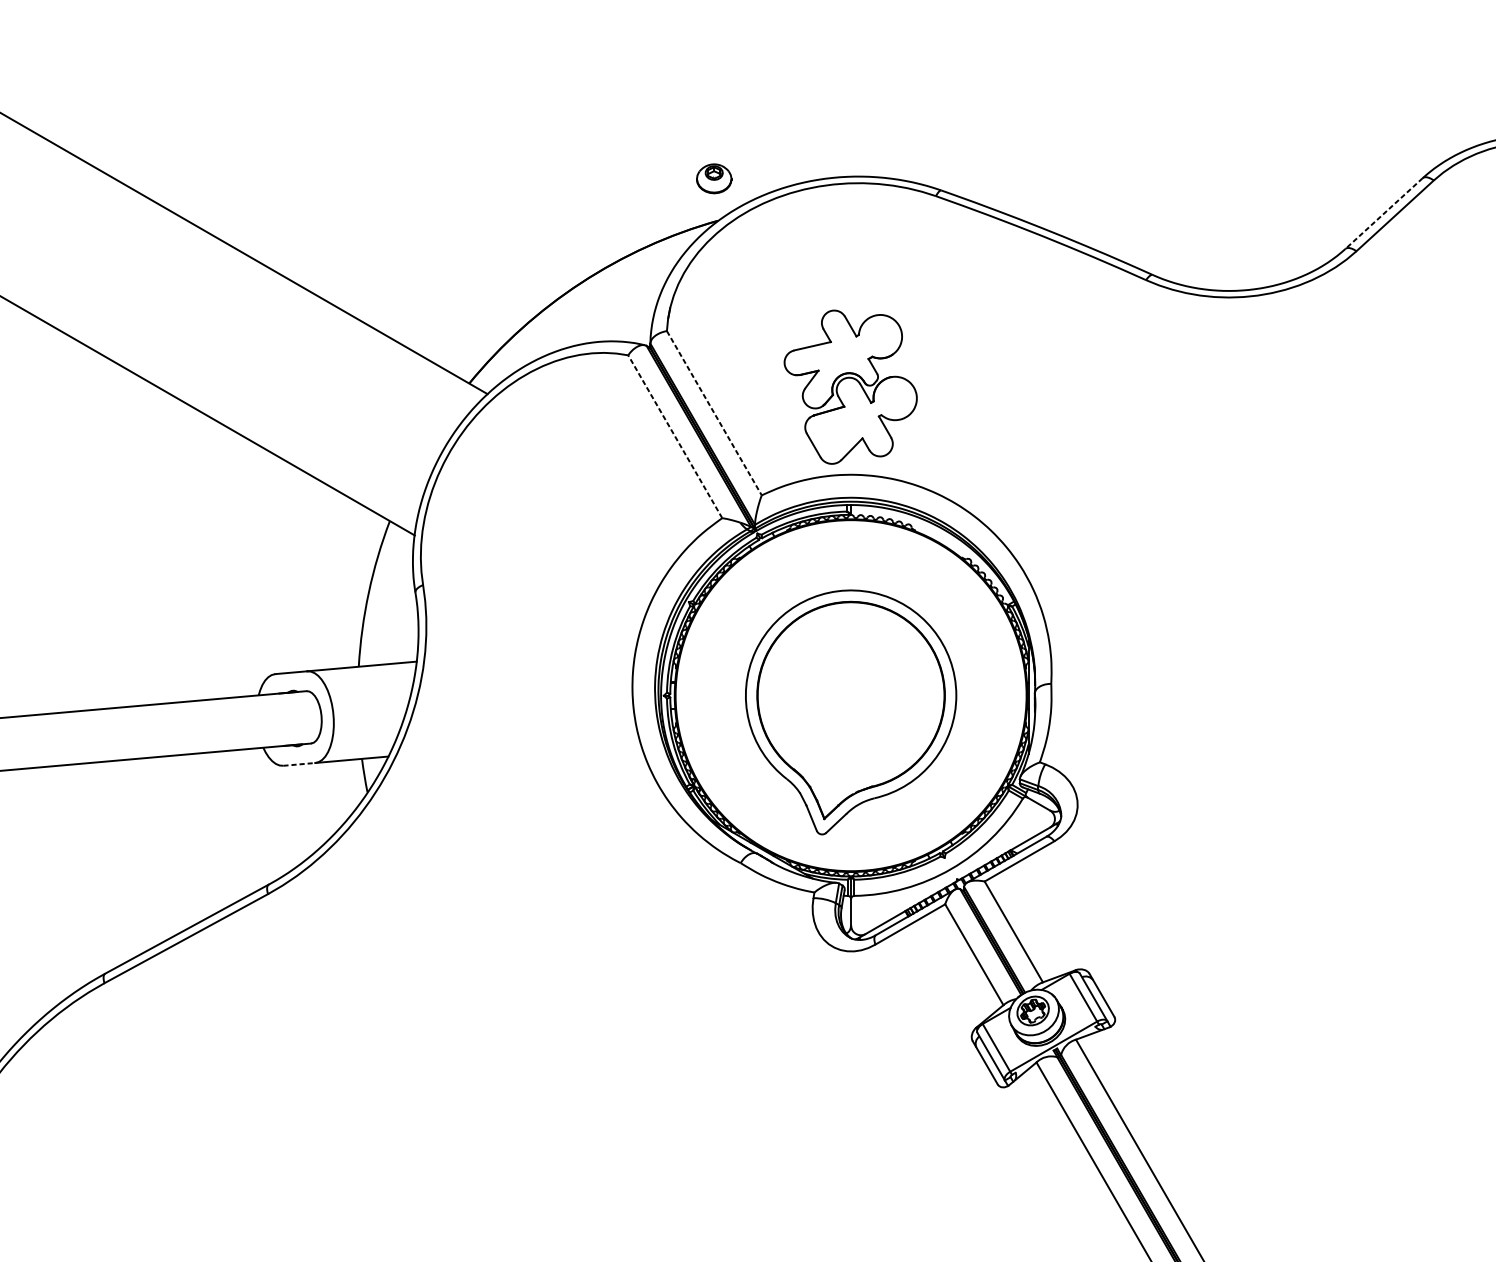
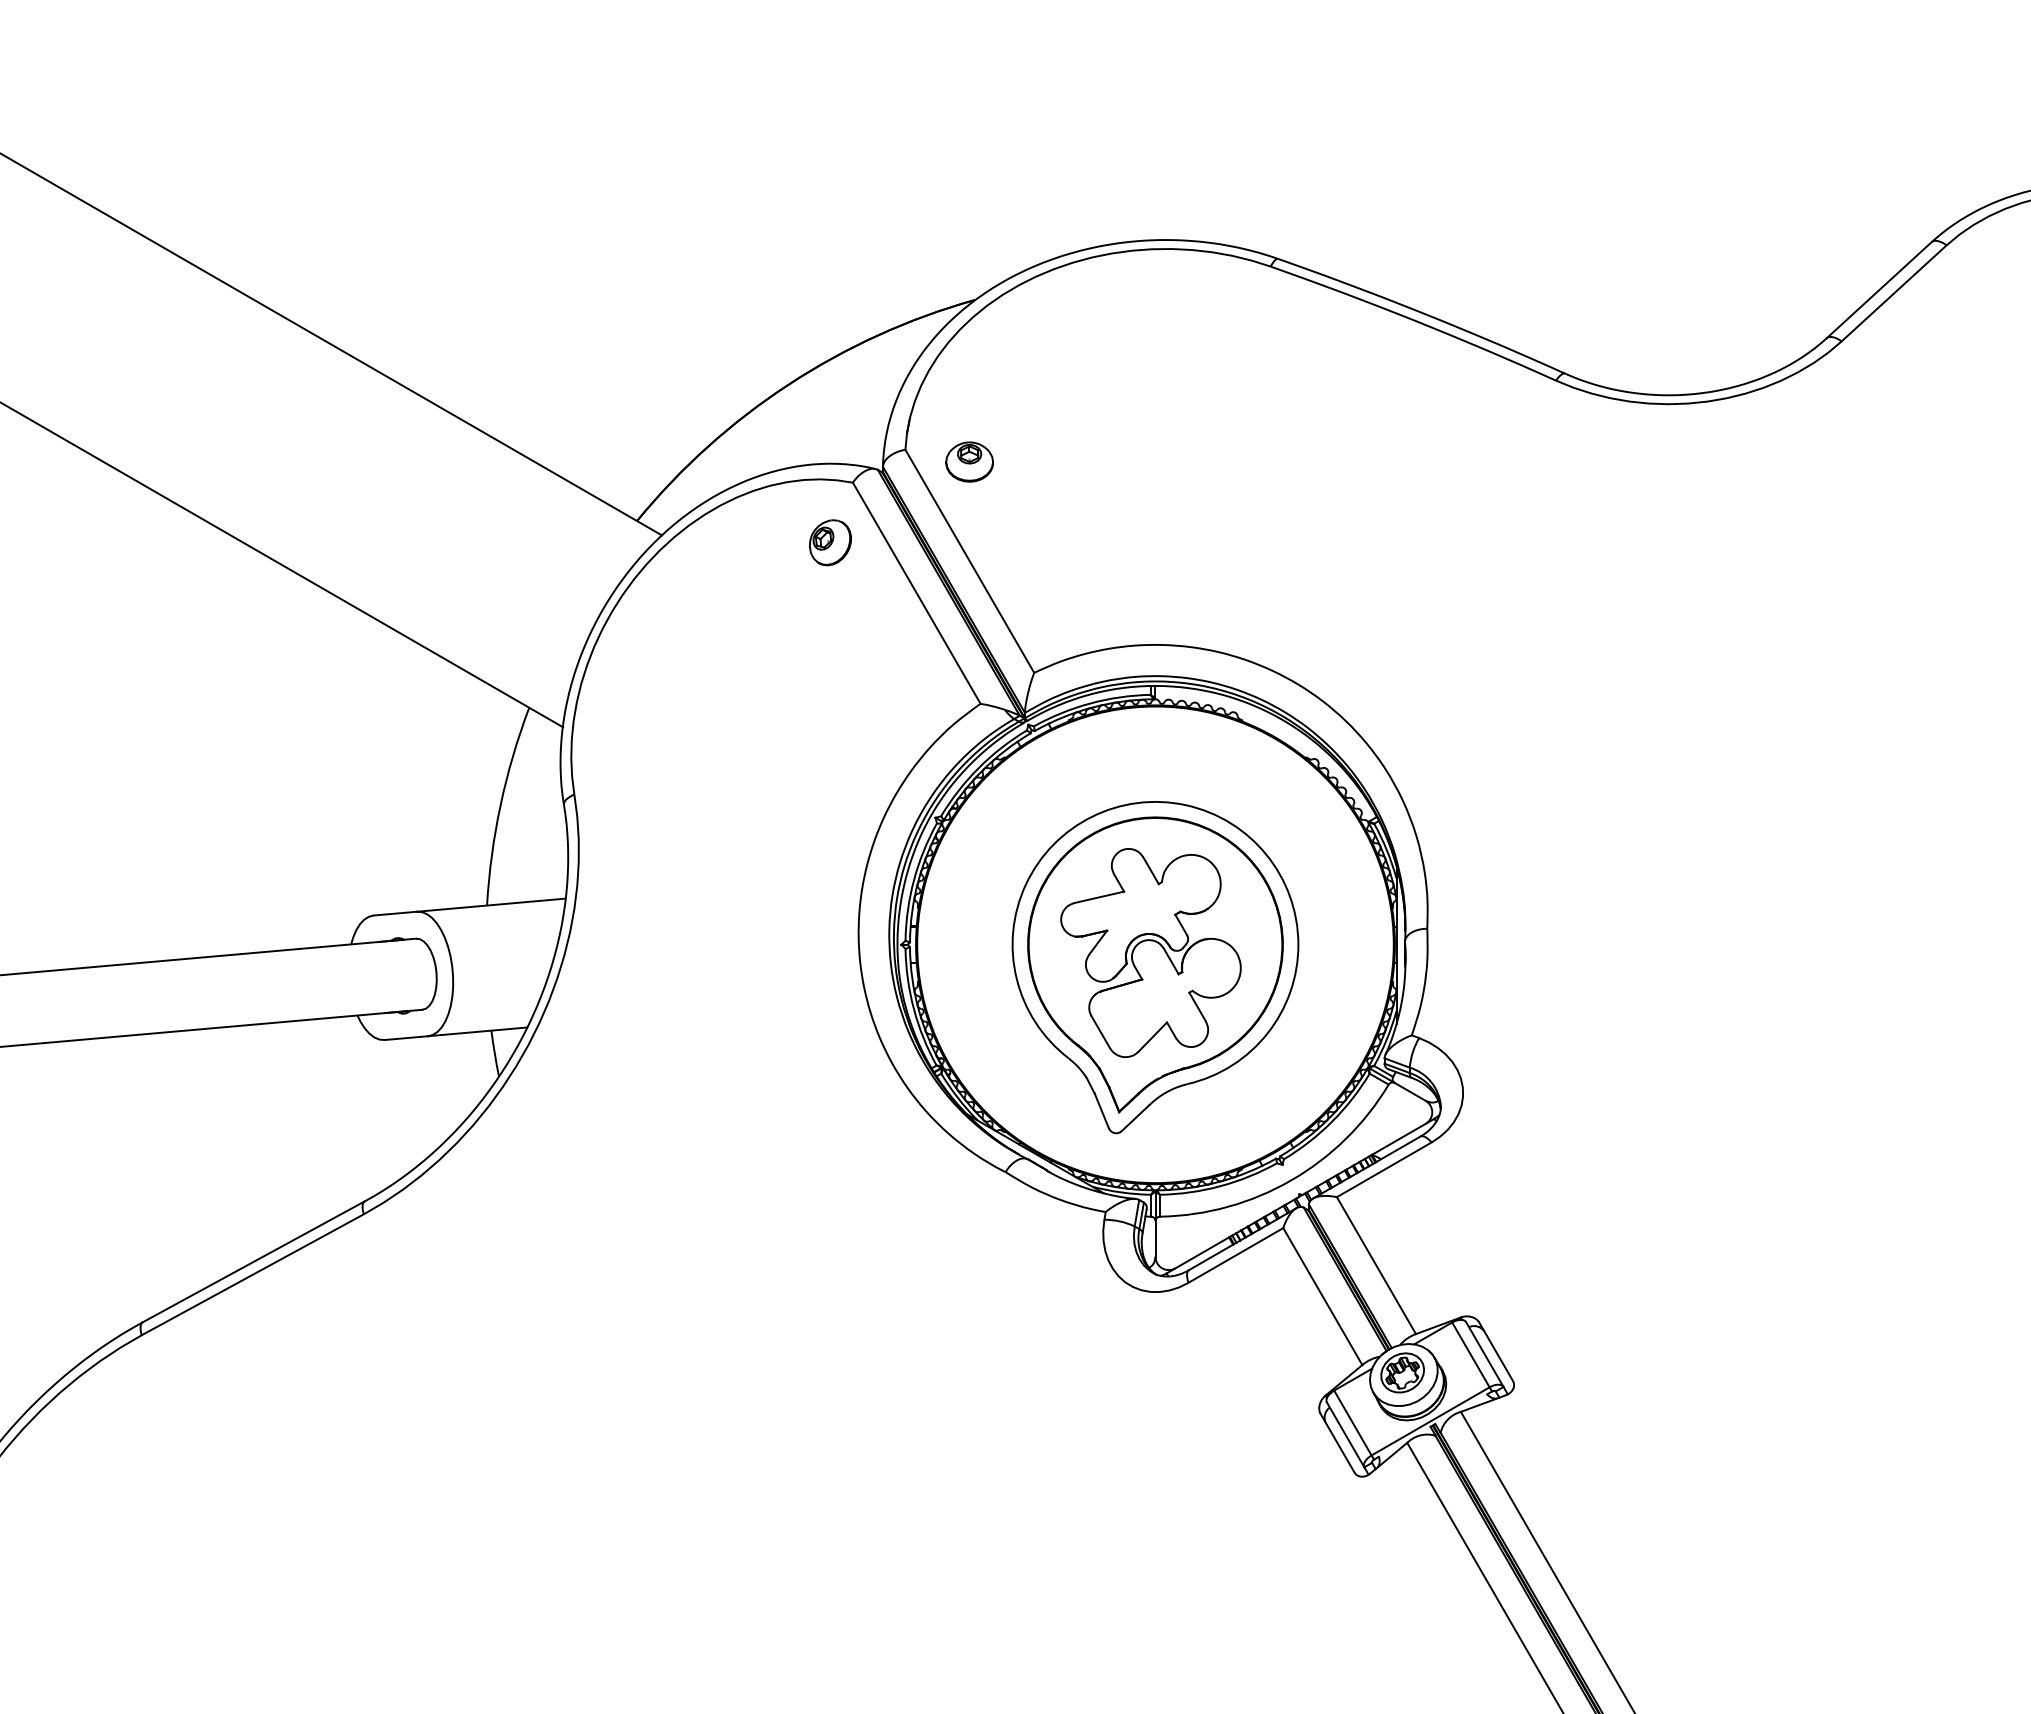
part: (714, 178) -> (969, 461), moved
line: (1383, 213) -> (1878, 290), dashed -> solid
part: (850, 386) -> (1150, 952), moved
part: (611, 399) -> (830, 542), added
line: (714, 413) -> (969, 561), dashed -> solid
line: (675, 436) -> (916, 593), dashed -> solid
line: (299, 764) -> (406, 1038), dashed -> solid

